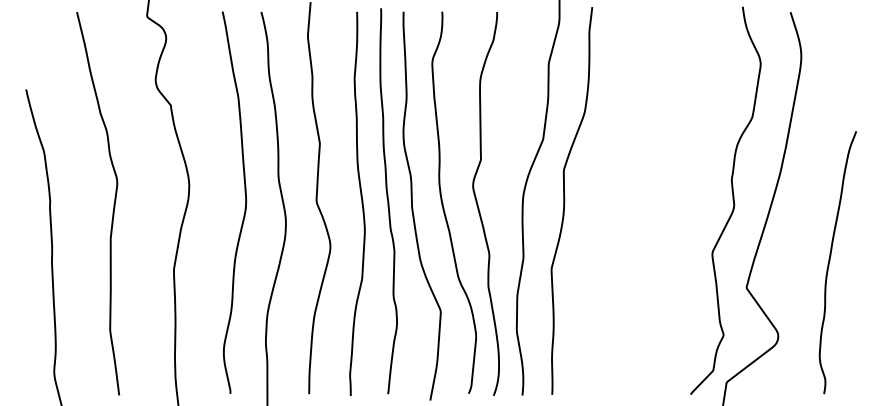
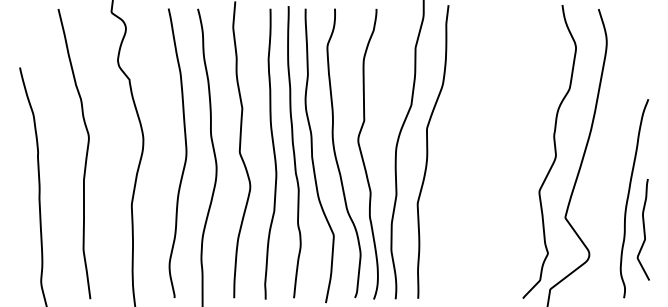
curve: (849, 303) -> (643, 229), added

